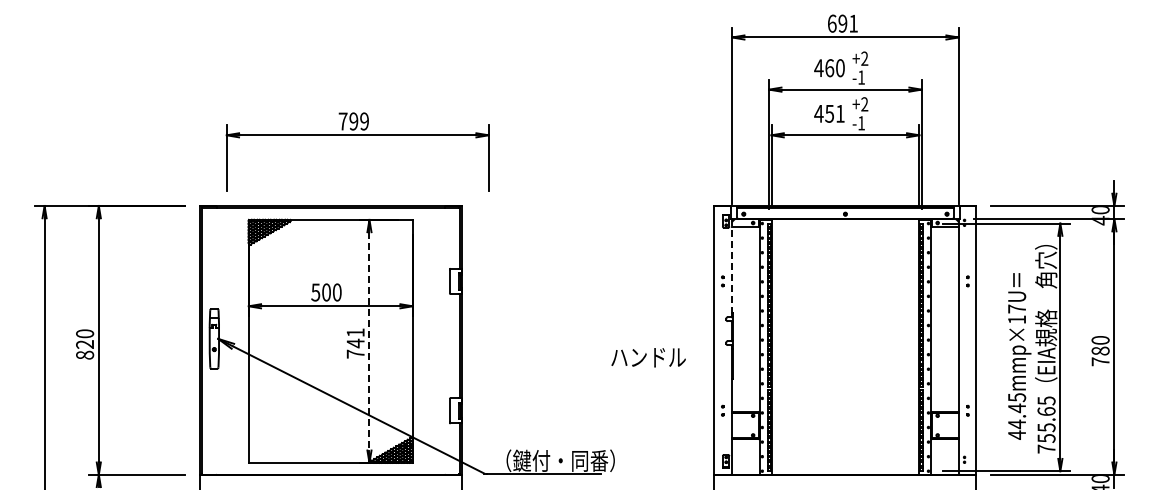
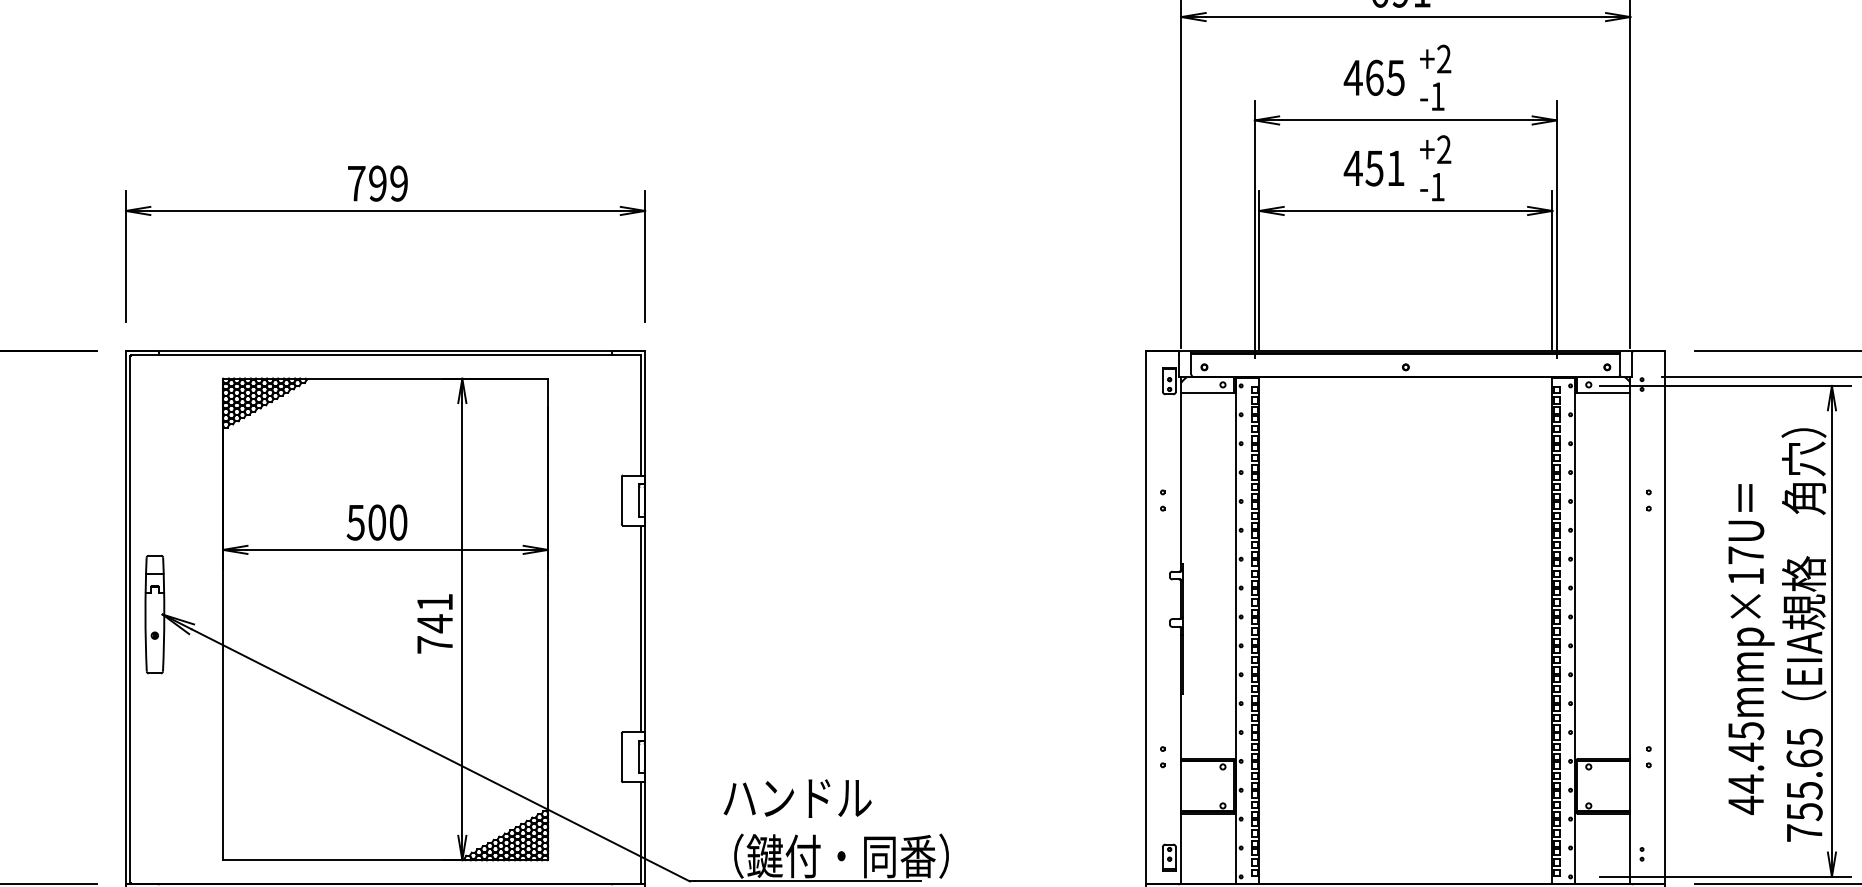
text: (840, 68) -> (1396, 78), 460 -> 465
part: (357, 135) -> (385, 211), moved
line: (732, 266) -> (1182, 471), dashed -> solid
line: (369, 341) -> (462, 619), dashed -> solid
text: (648, 357) -> (797, 798), moved

